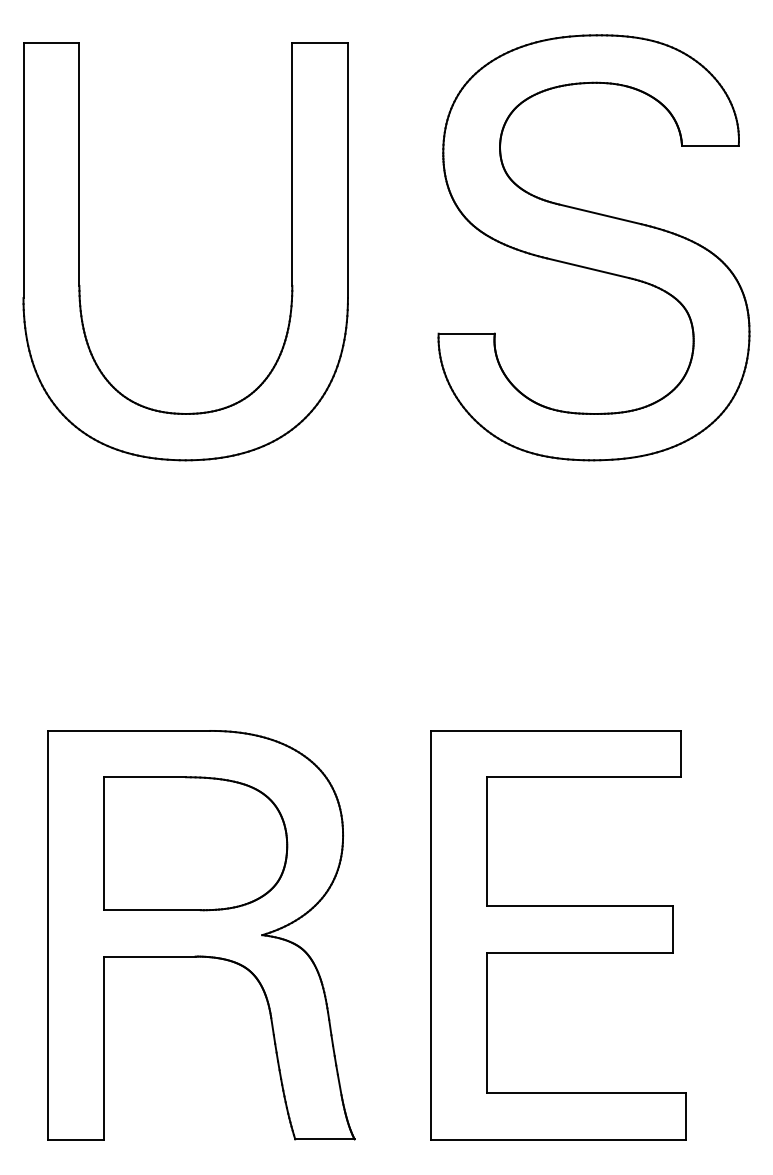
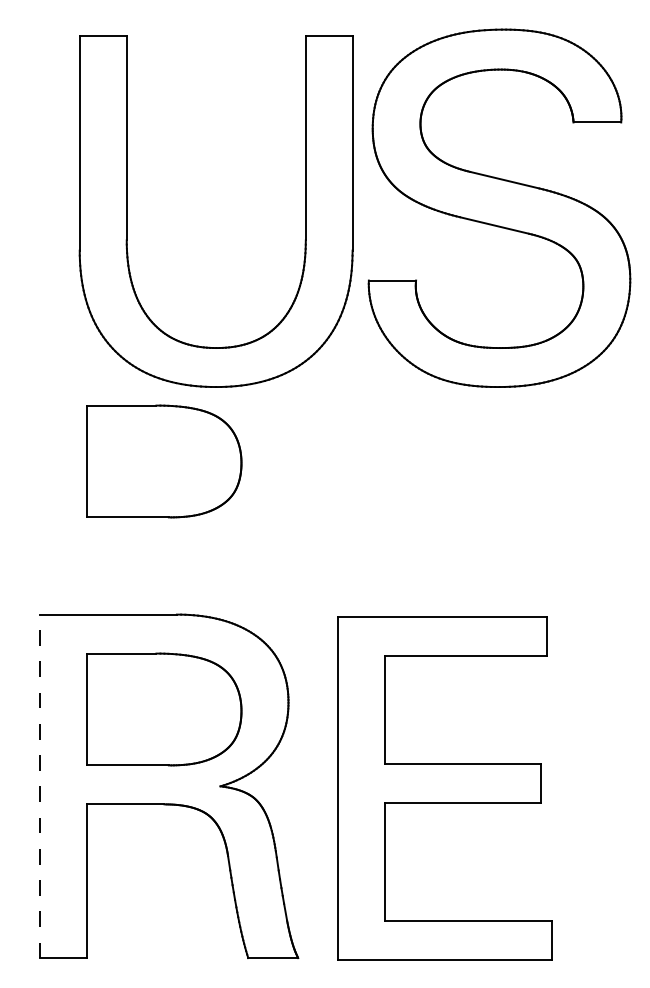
part: (80, 251) -> (127, 211), moved
part: (195, 548) -> (164, 461), added
line: (48, 935) -> (40, 786), solid -> dashed
part: (558, 935) -> (444, 788), moved

